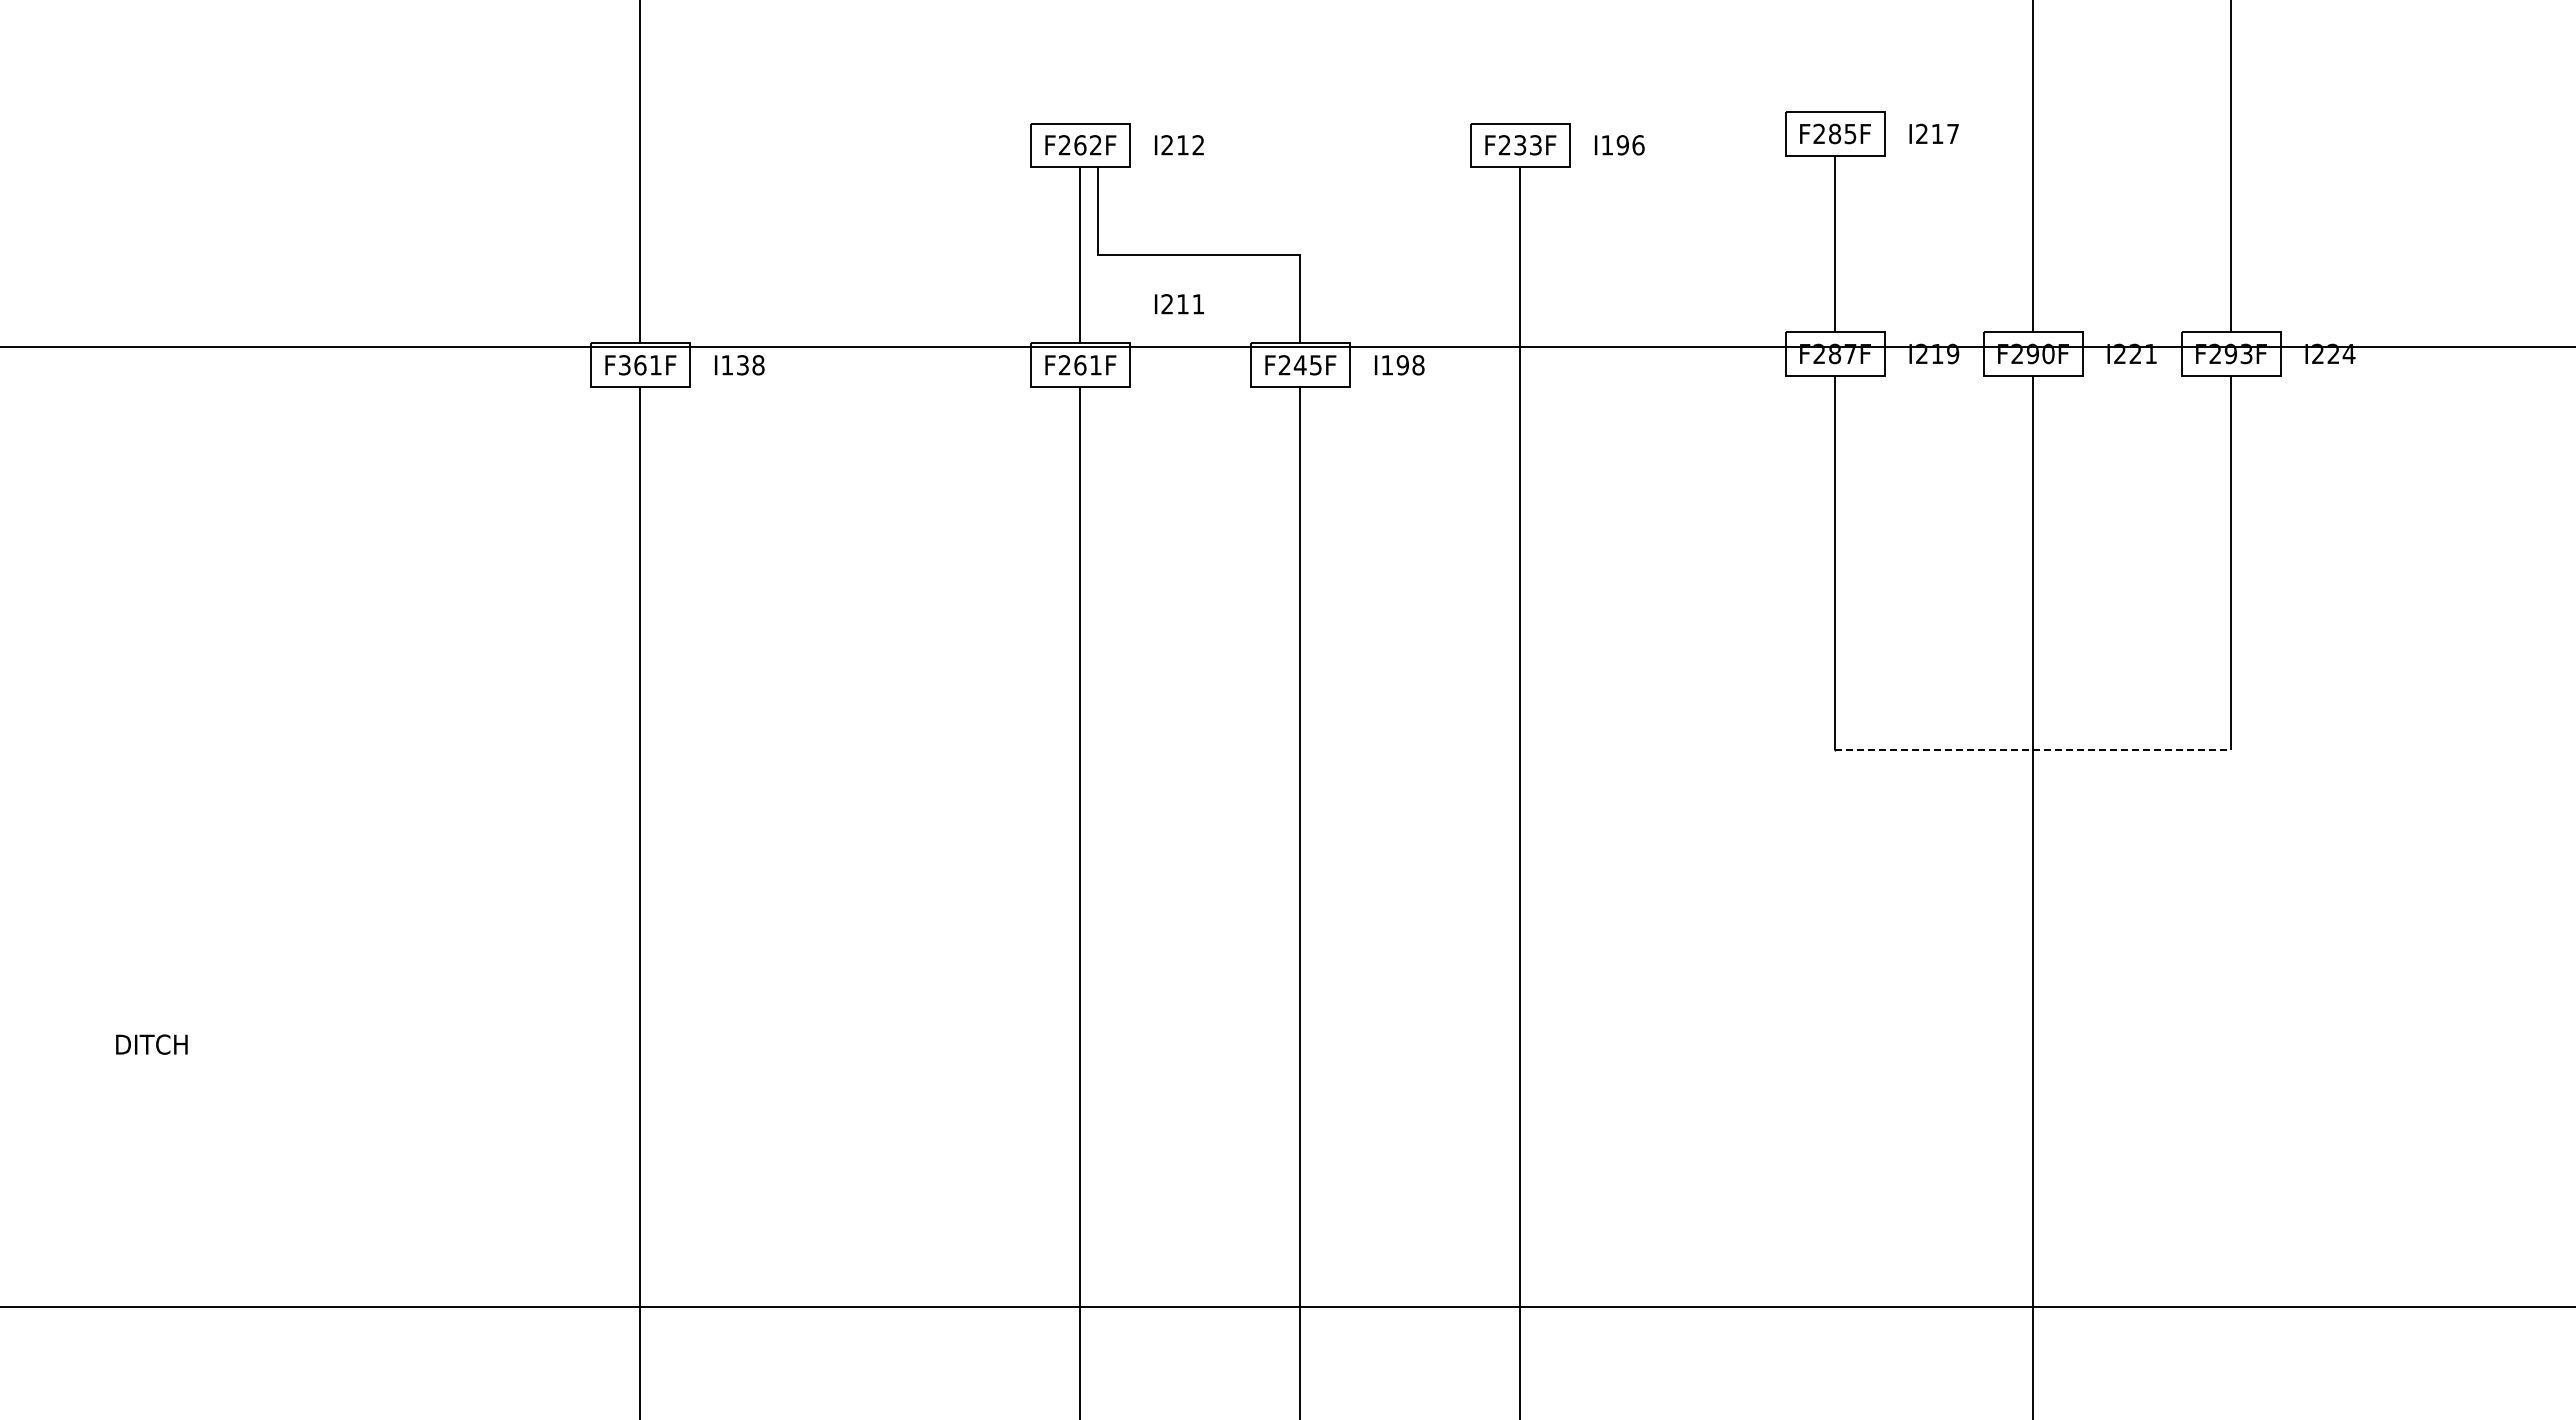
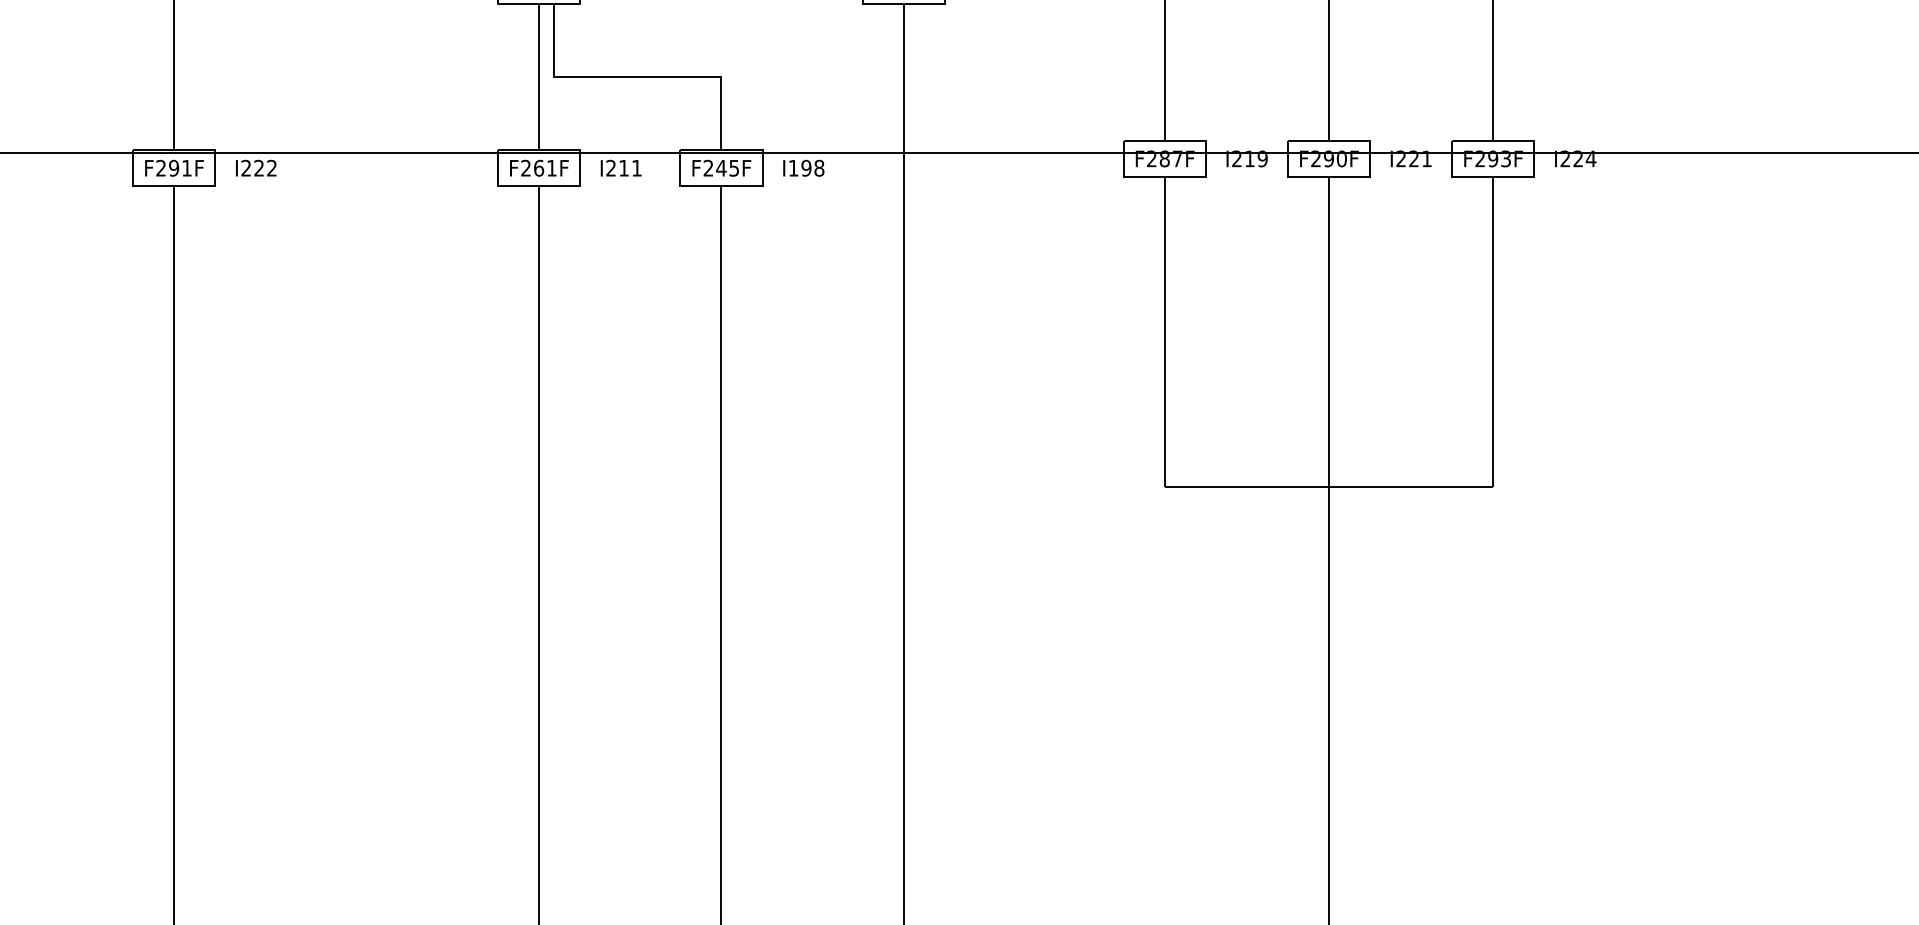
text: (1179, 304) -> (621, 168), moved
text: (632, 365) -> (167, 168), F361F -> F291F
text: (742, 365) -> (258, 168), I138 -> I222
line: (2032, 750) -> (1328, 487), dashed -> solid

